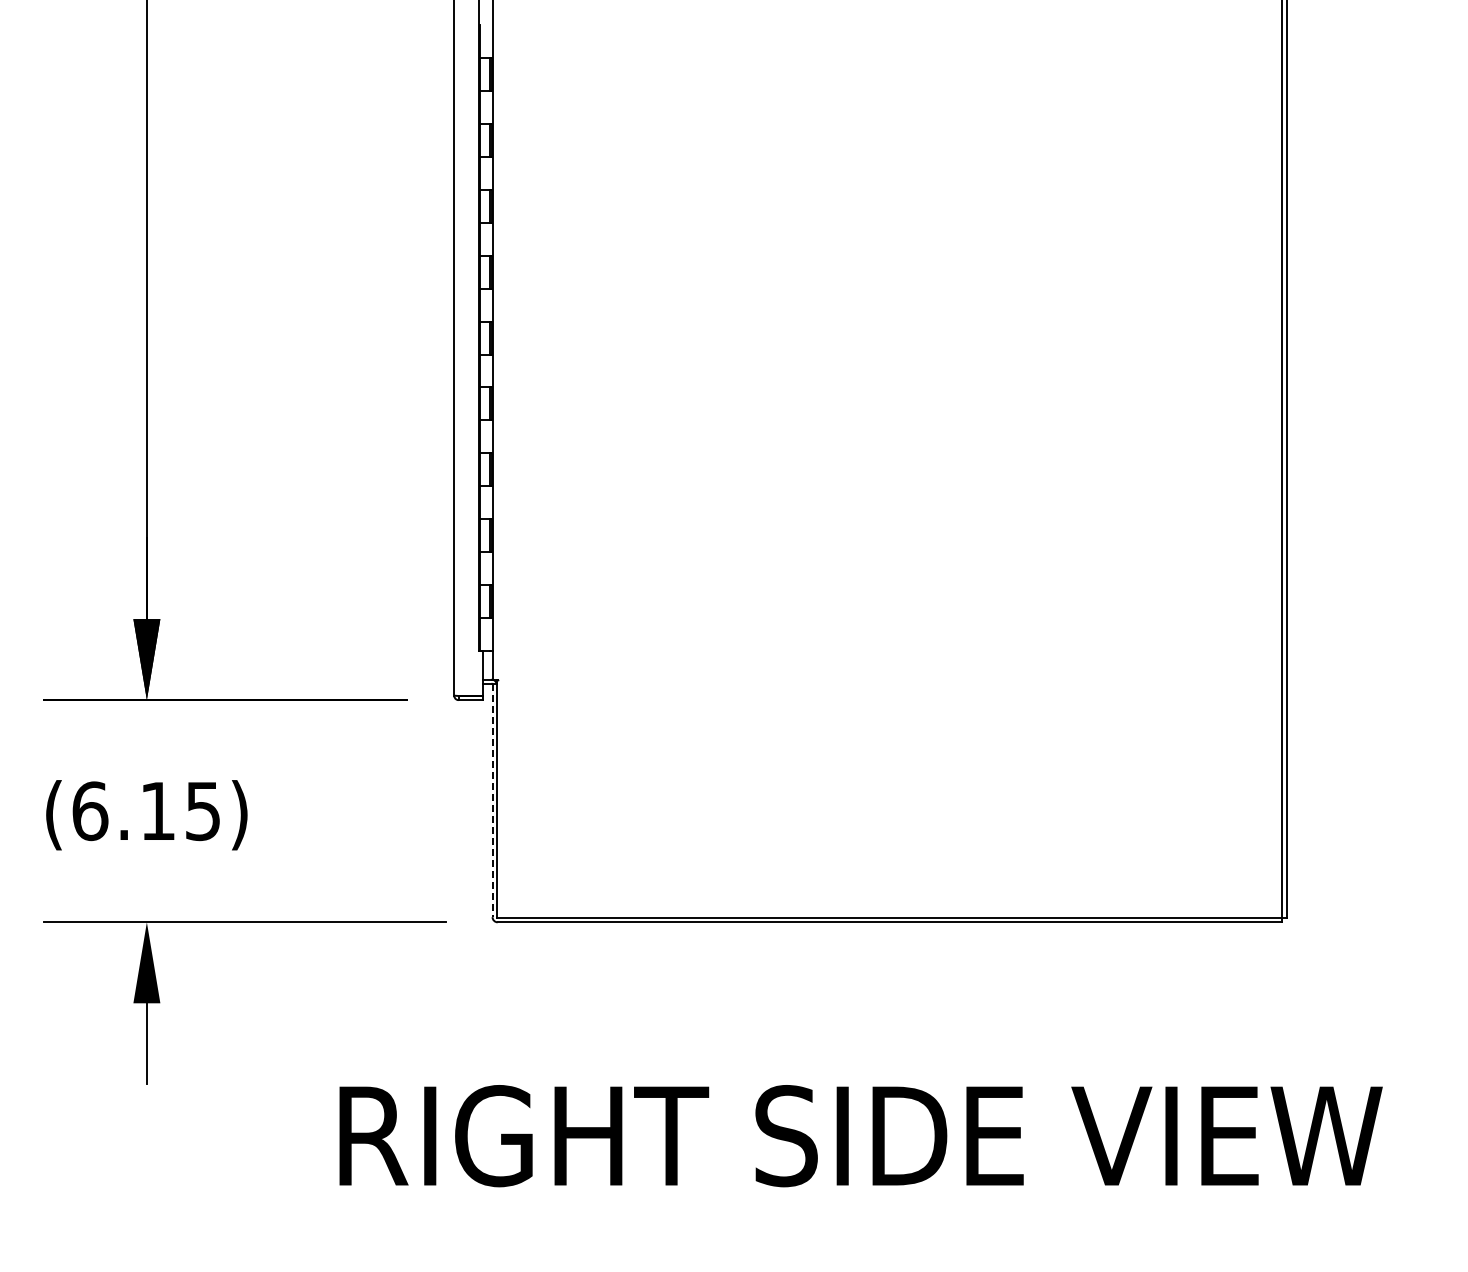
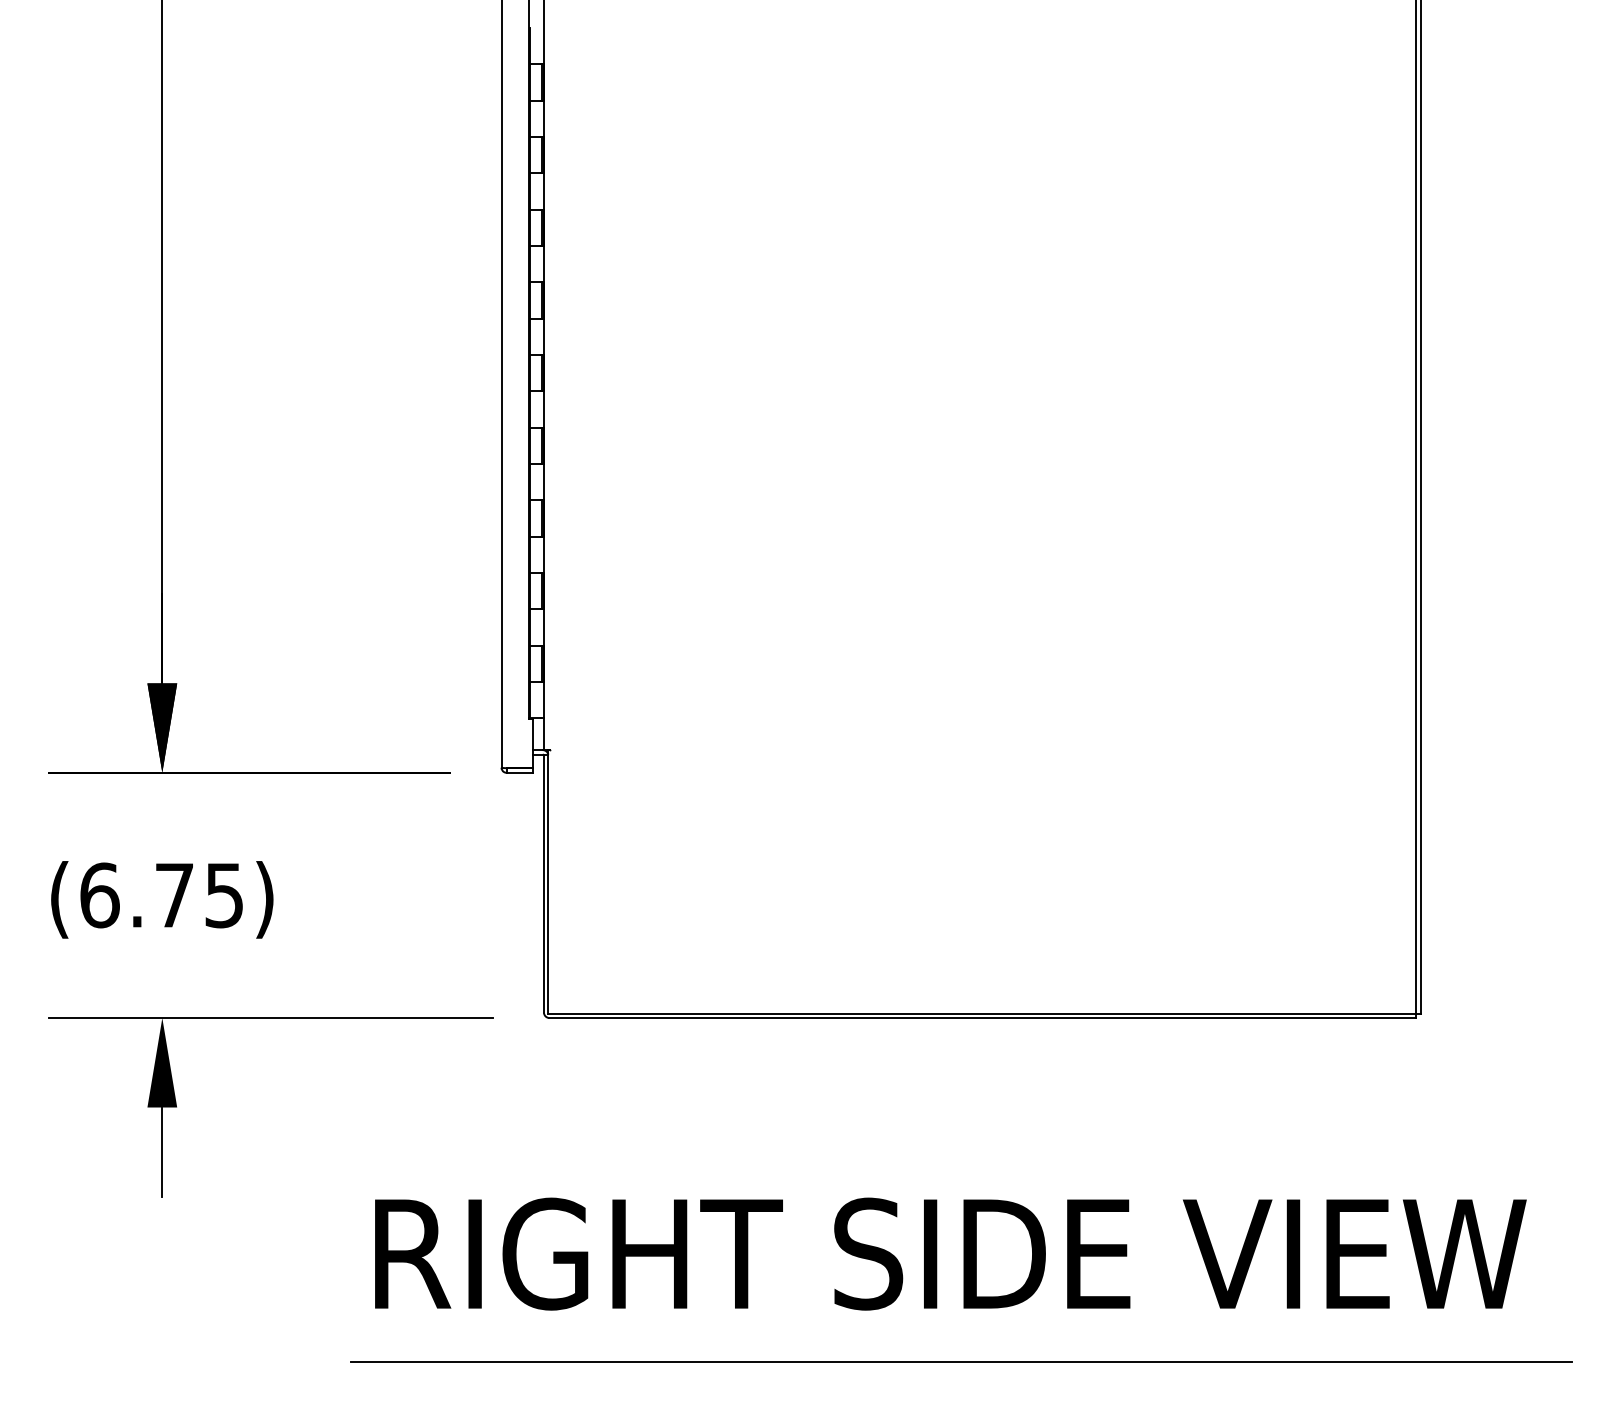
line: (492, 800) -> (543, 883), dashed -> solid
text: (157, 810) -> (174, 894), (6.15) -> (6.75)
line: (870, 1233) -> (961, 1361), added

